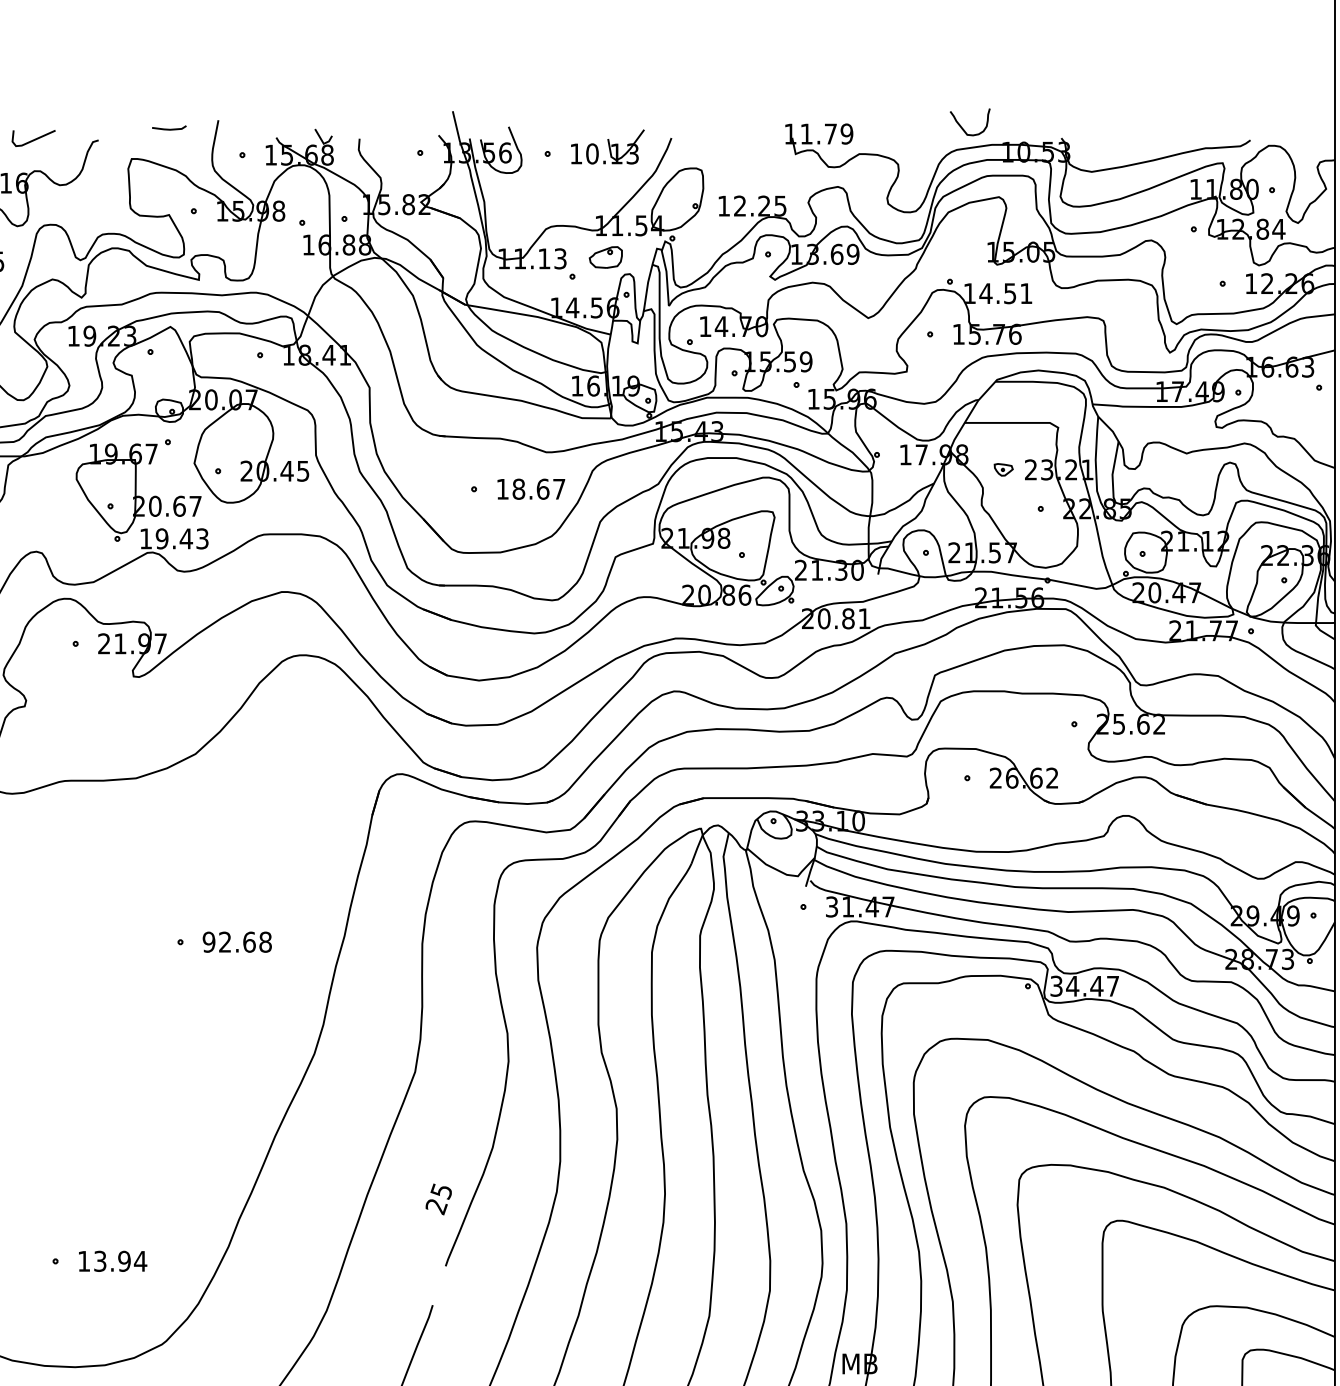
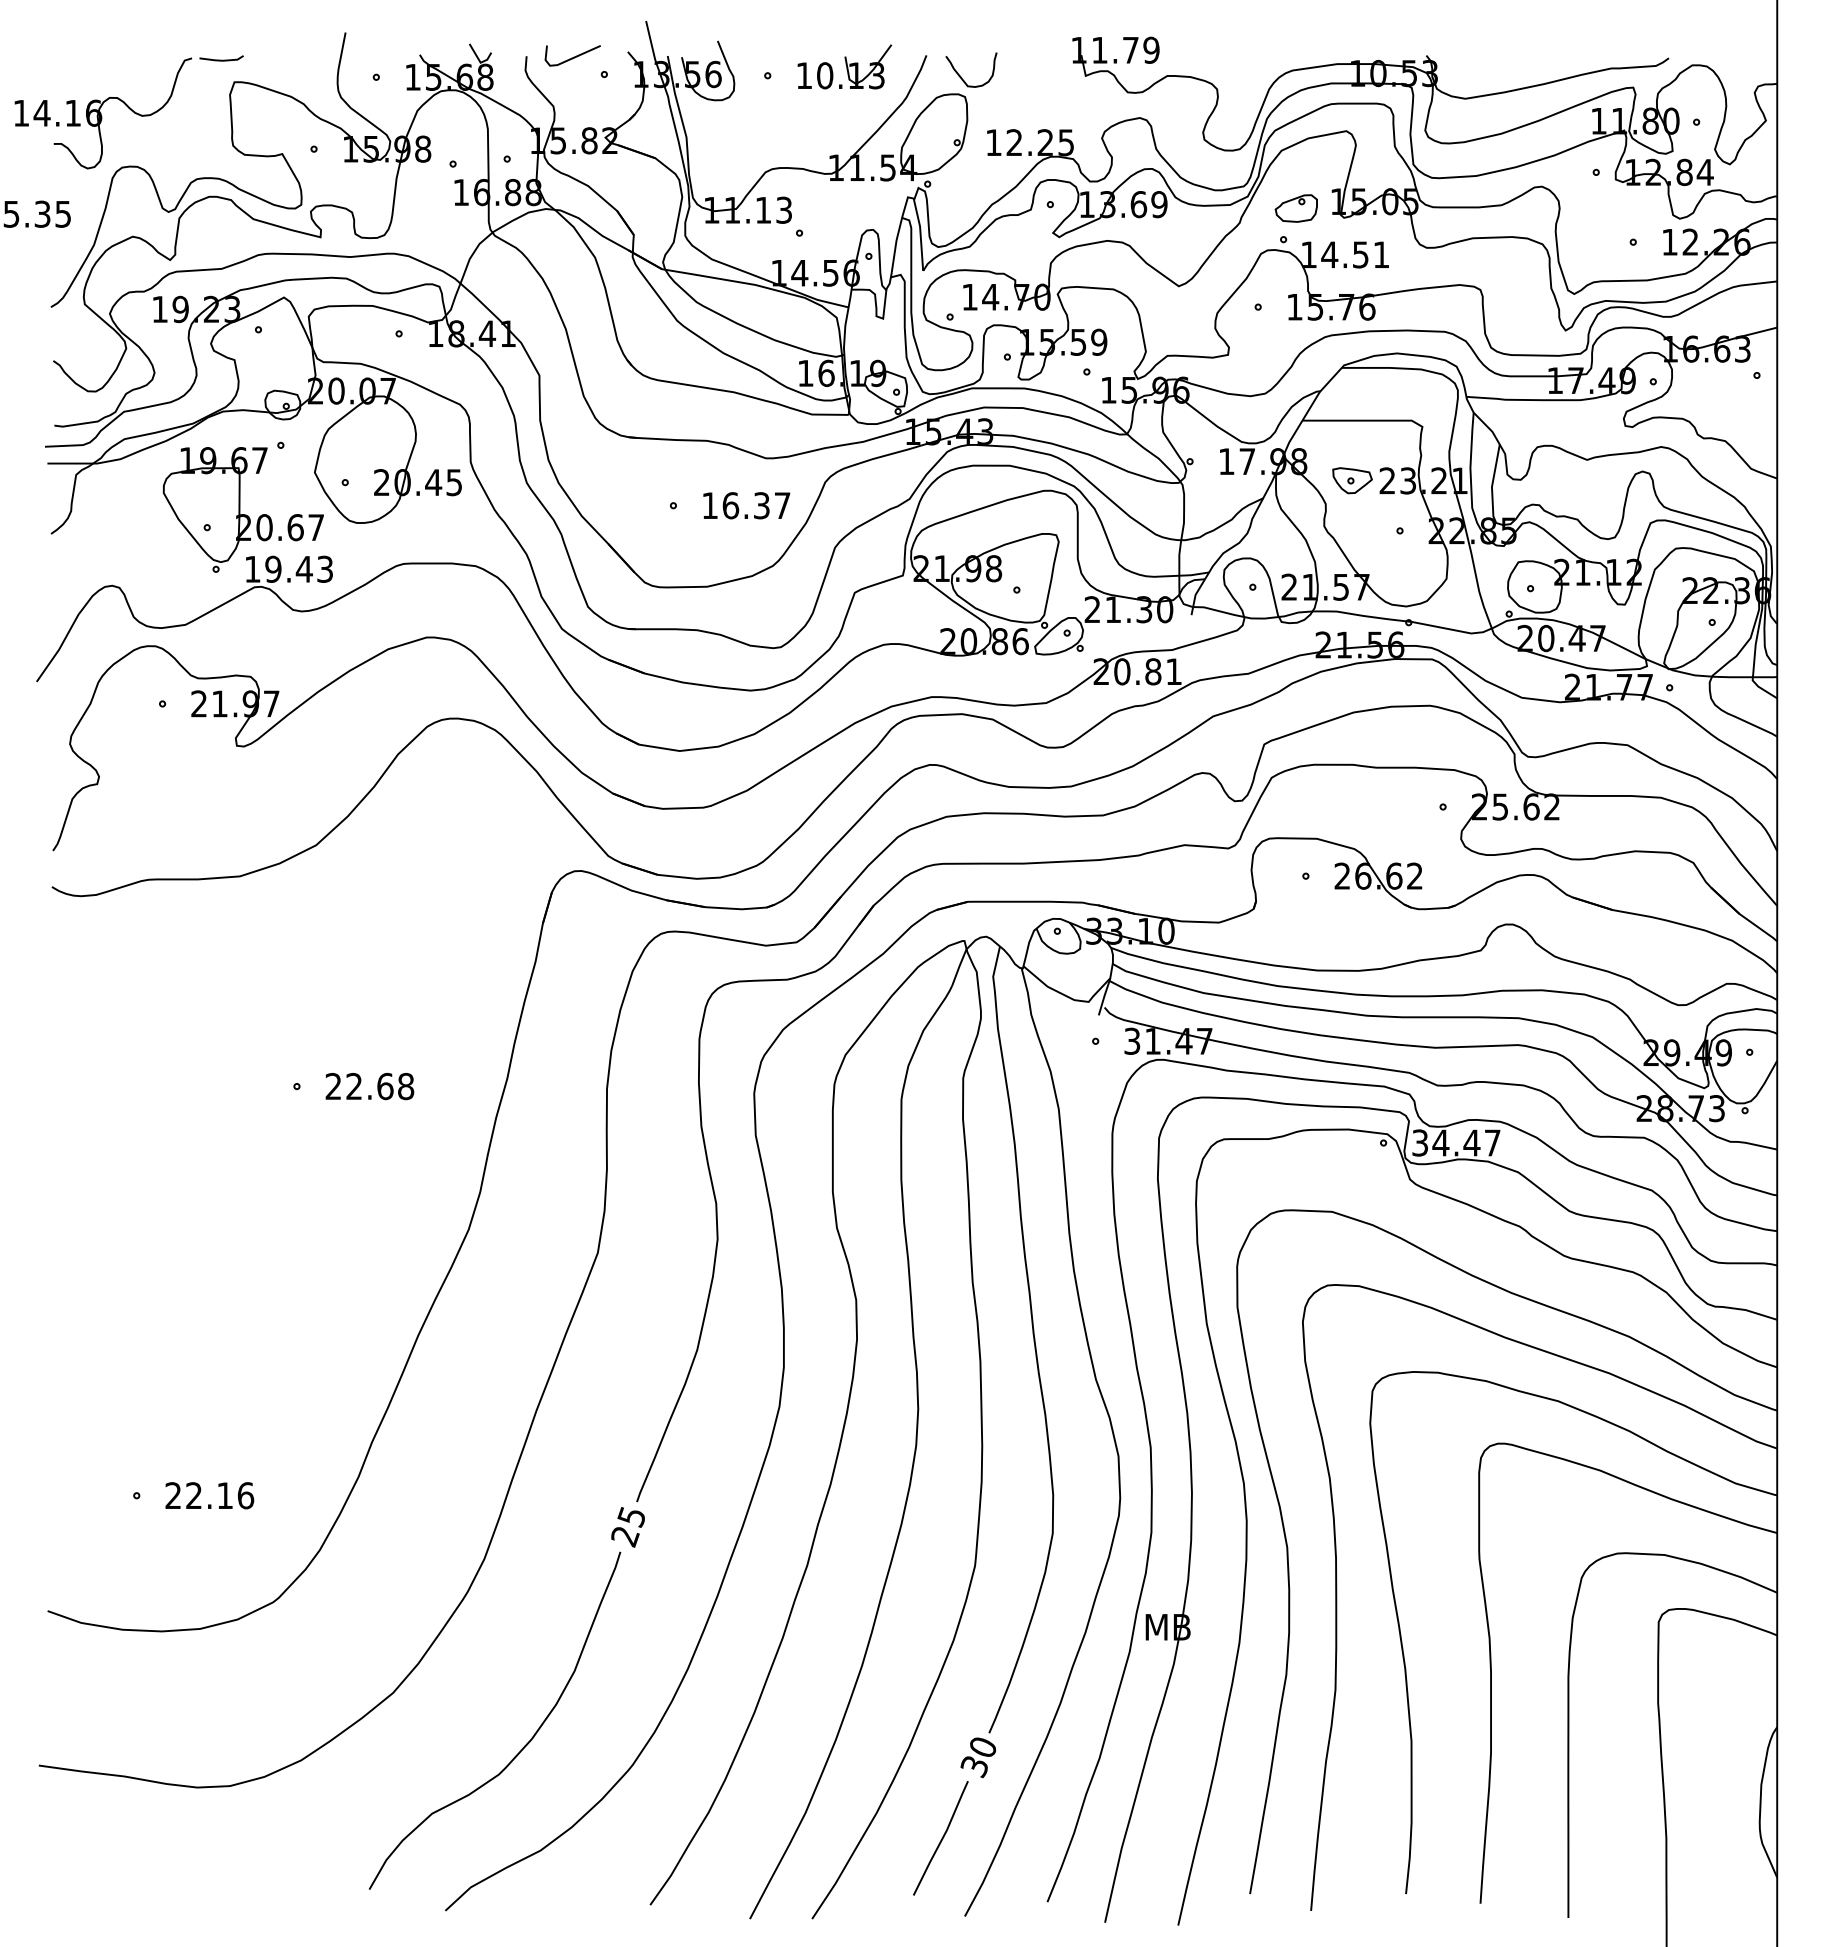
curve: (962, 127) -> (961, 76), moved
line: (169, 128) -> (221, 59), moved
curve: (34, 138) -> (573, 56), moved
part: (605, 257) -> (1295, 208), moved
part: (1003, 469) -> (1352, 480), size x1.67
text: (531, 489) -> (746, 505), 18.67 -> 16.37
text: (209, 942) -> (333, 1086), 92.68 -> 22.68
text: (438, 1199) -> (627, 1527), moved
text: (112, 1261) -> (209, 1495), 13.94 -> 22.16

